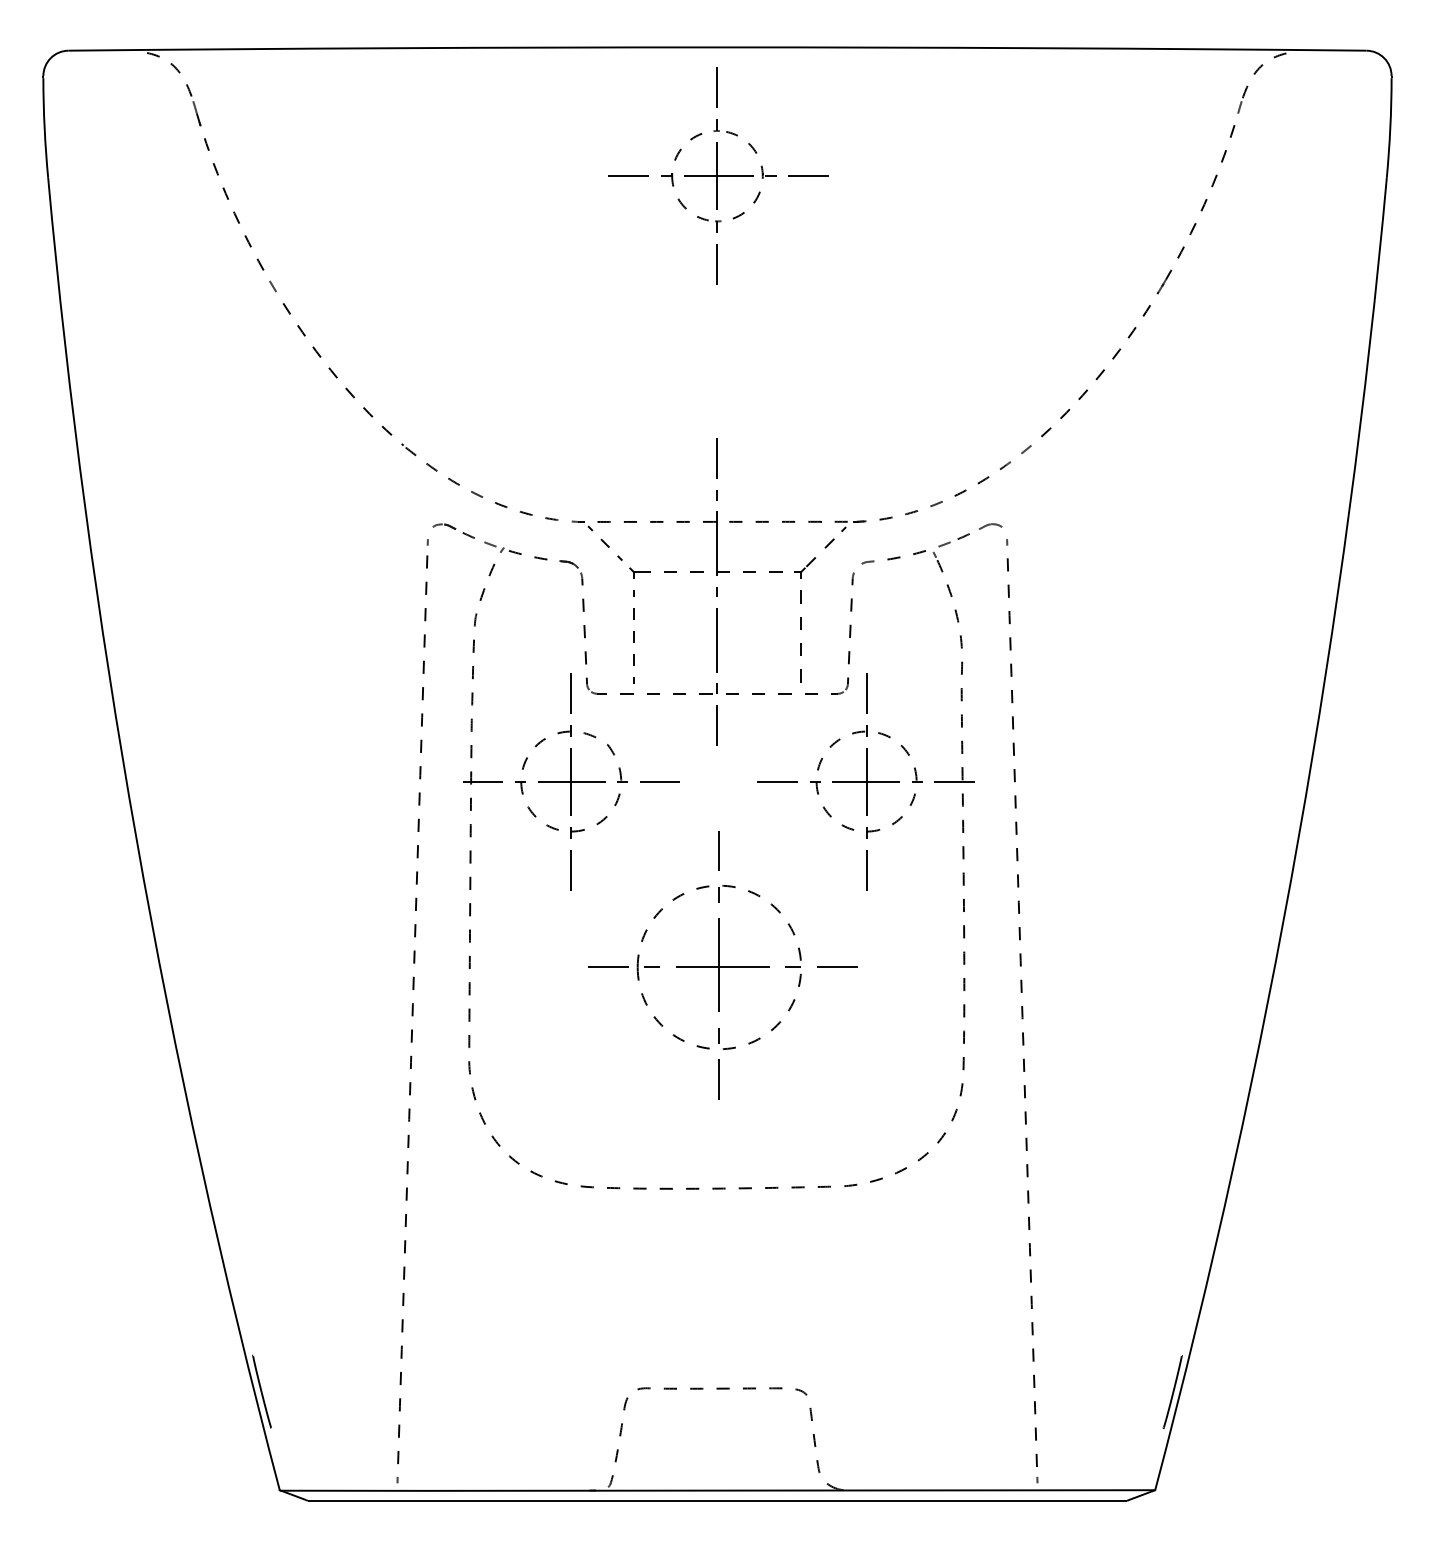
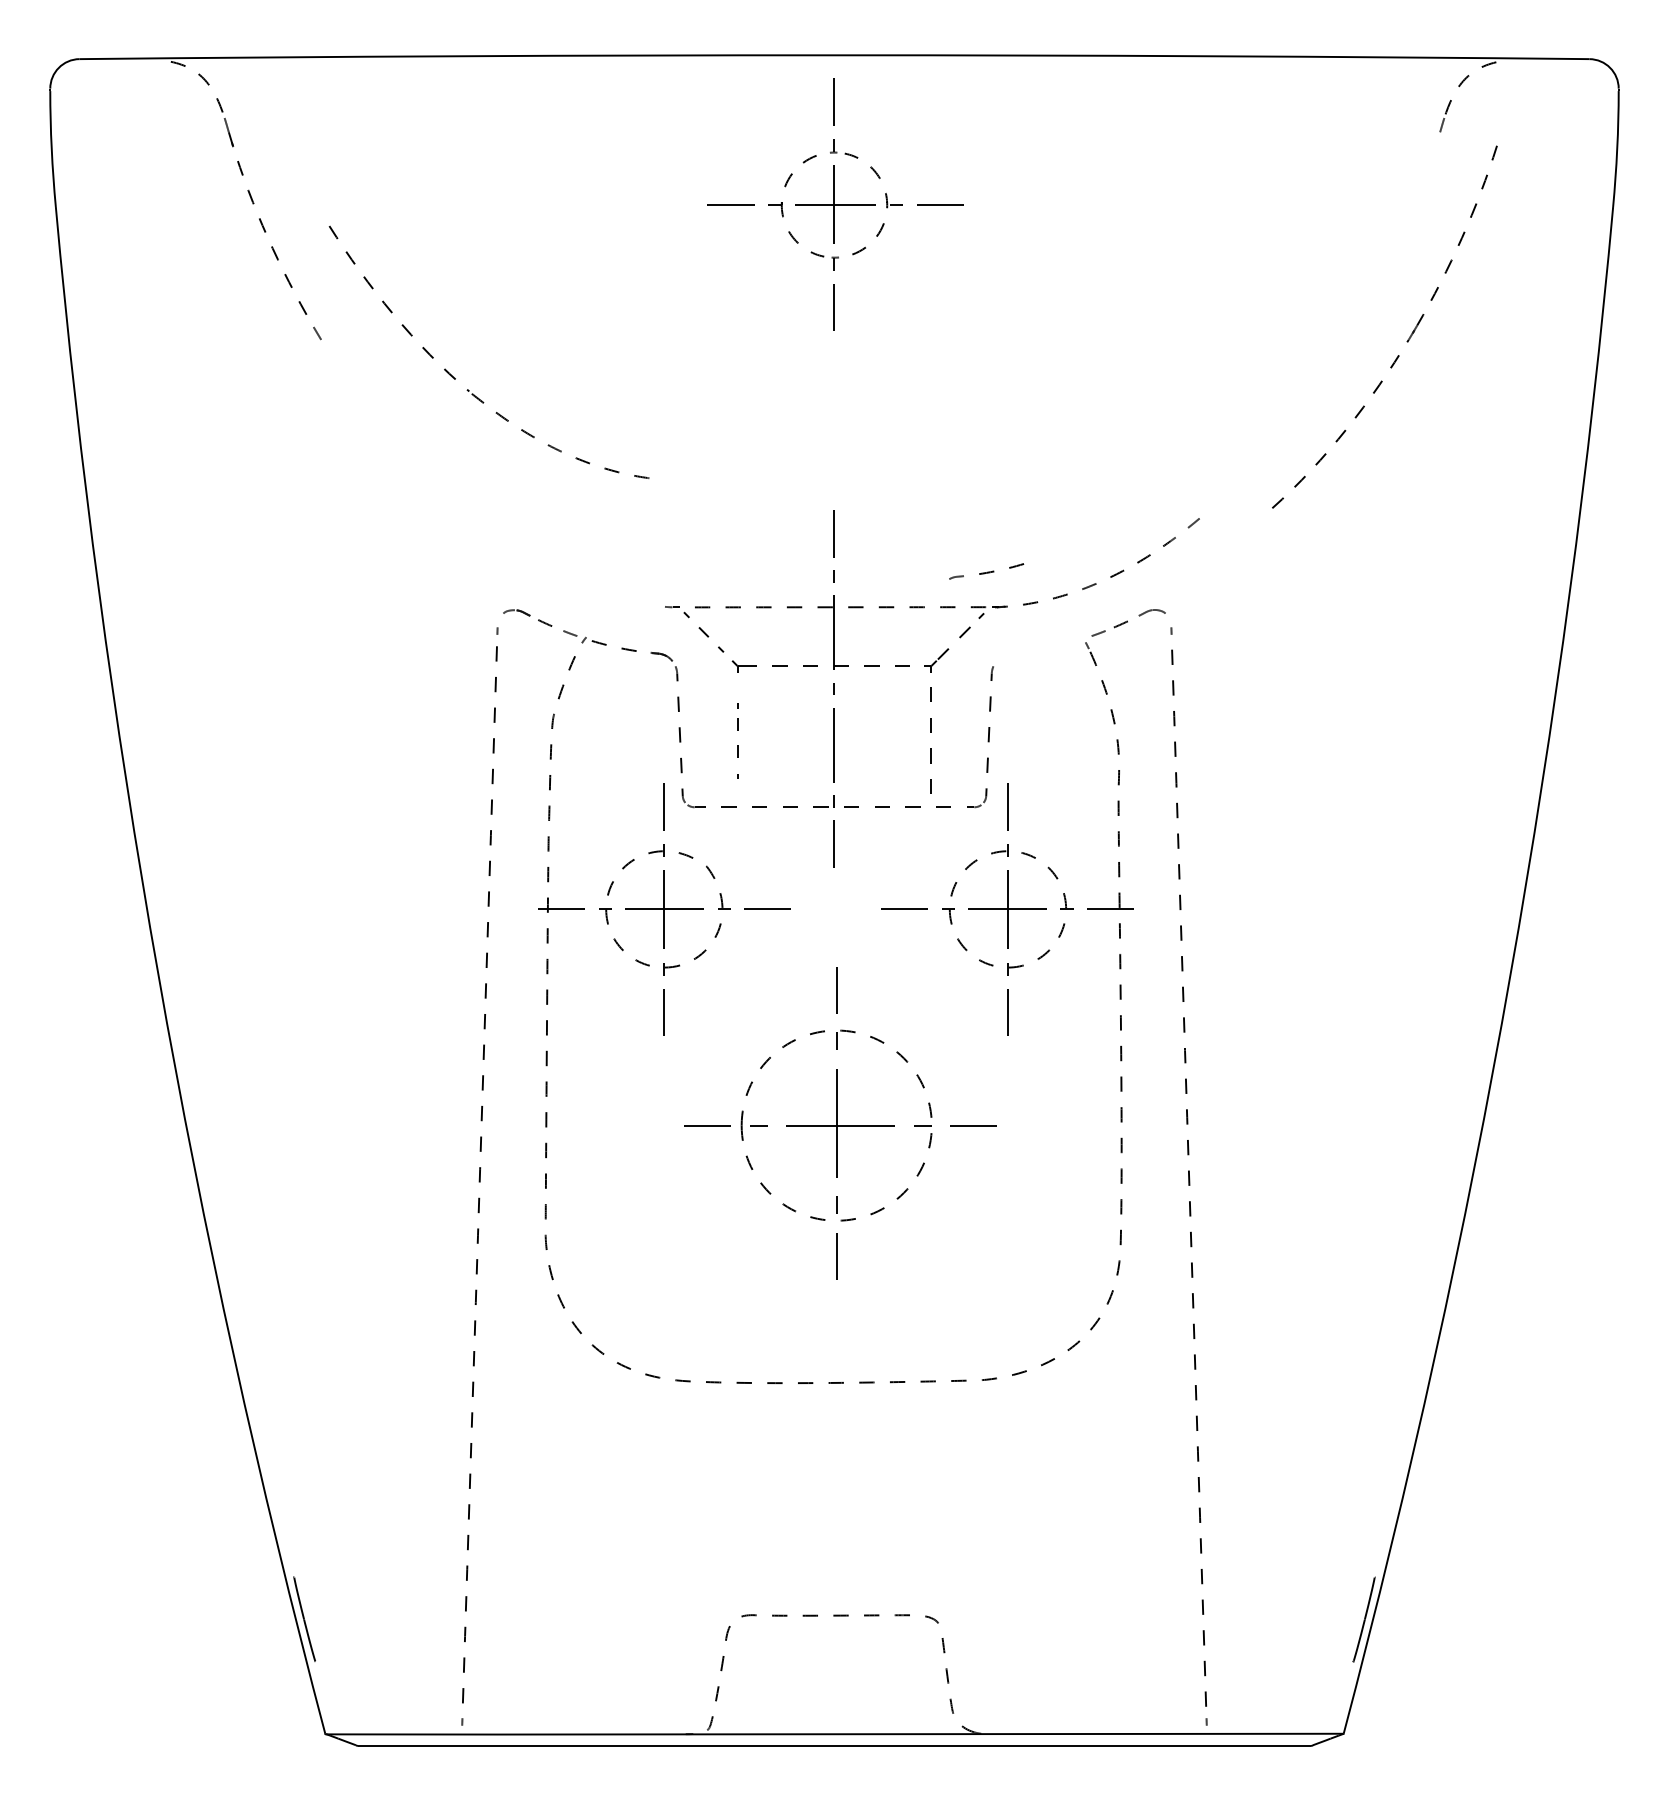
part: (1157, 291) -> (1407, 339), moved
part: (391, 434) -> (455, 378), moved
part: (893, 557) -> (986, 571), moved
part: (634, 637) -> (737, 741), size x0.7

